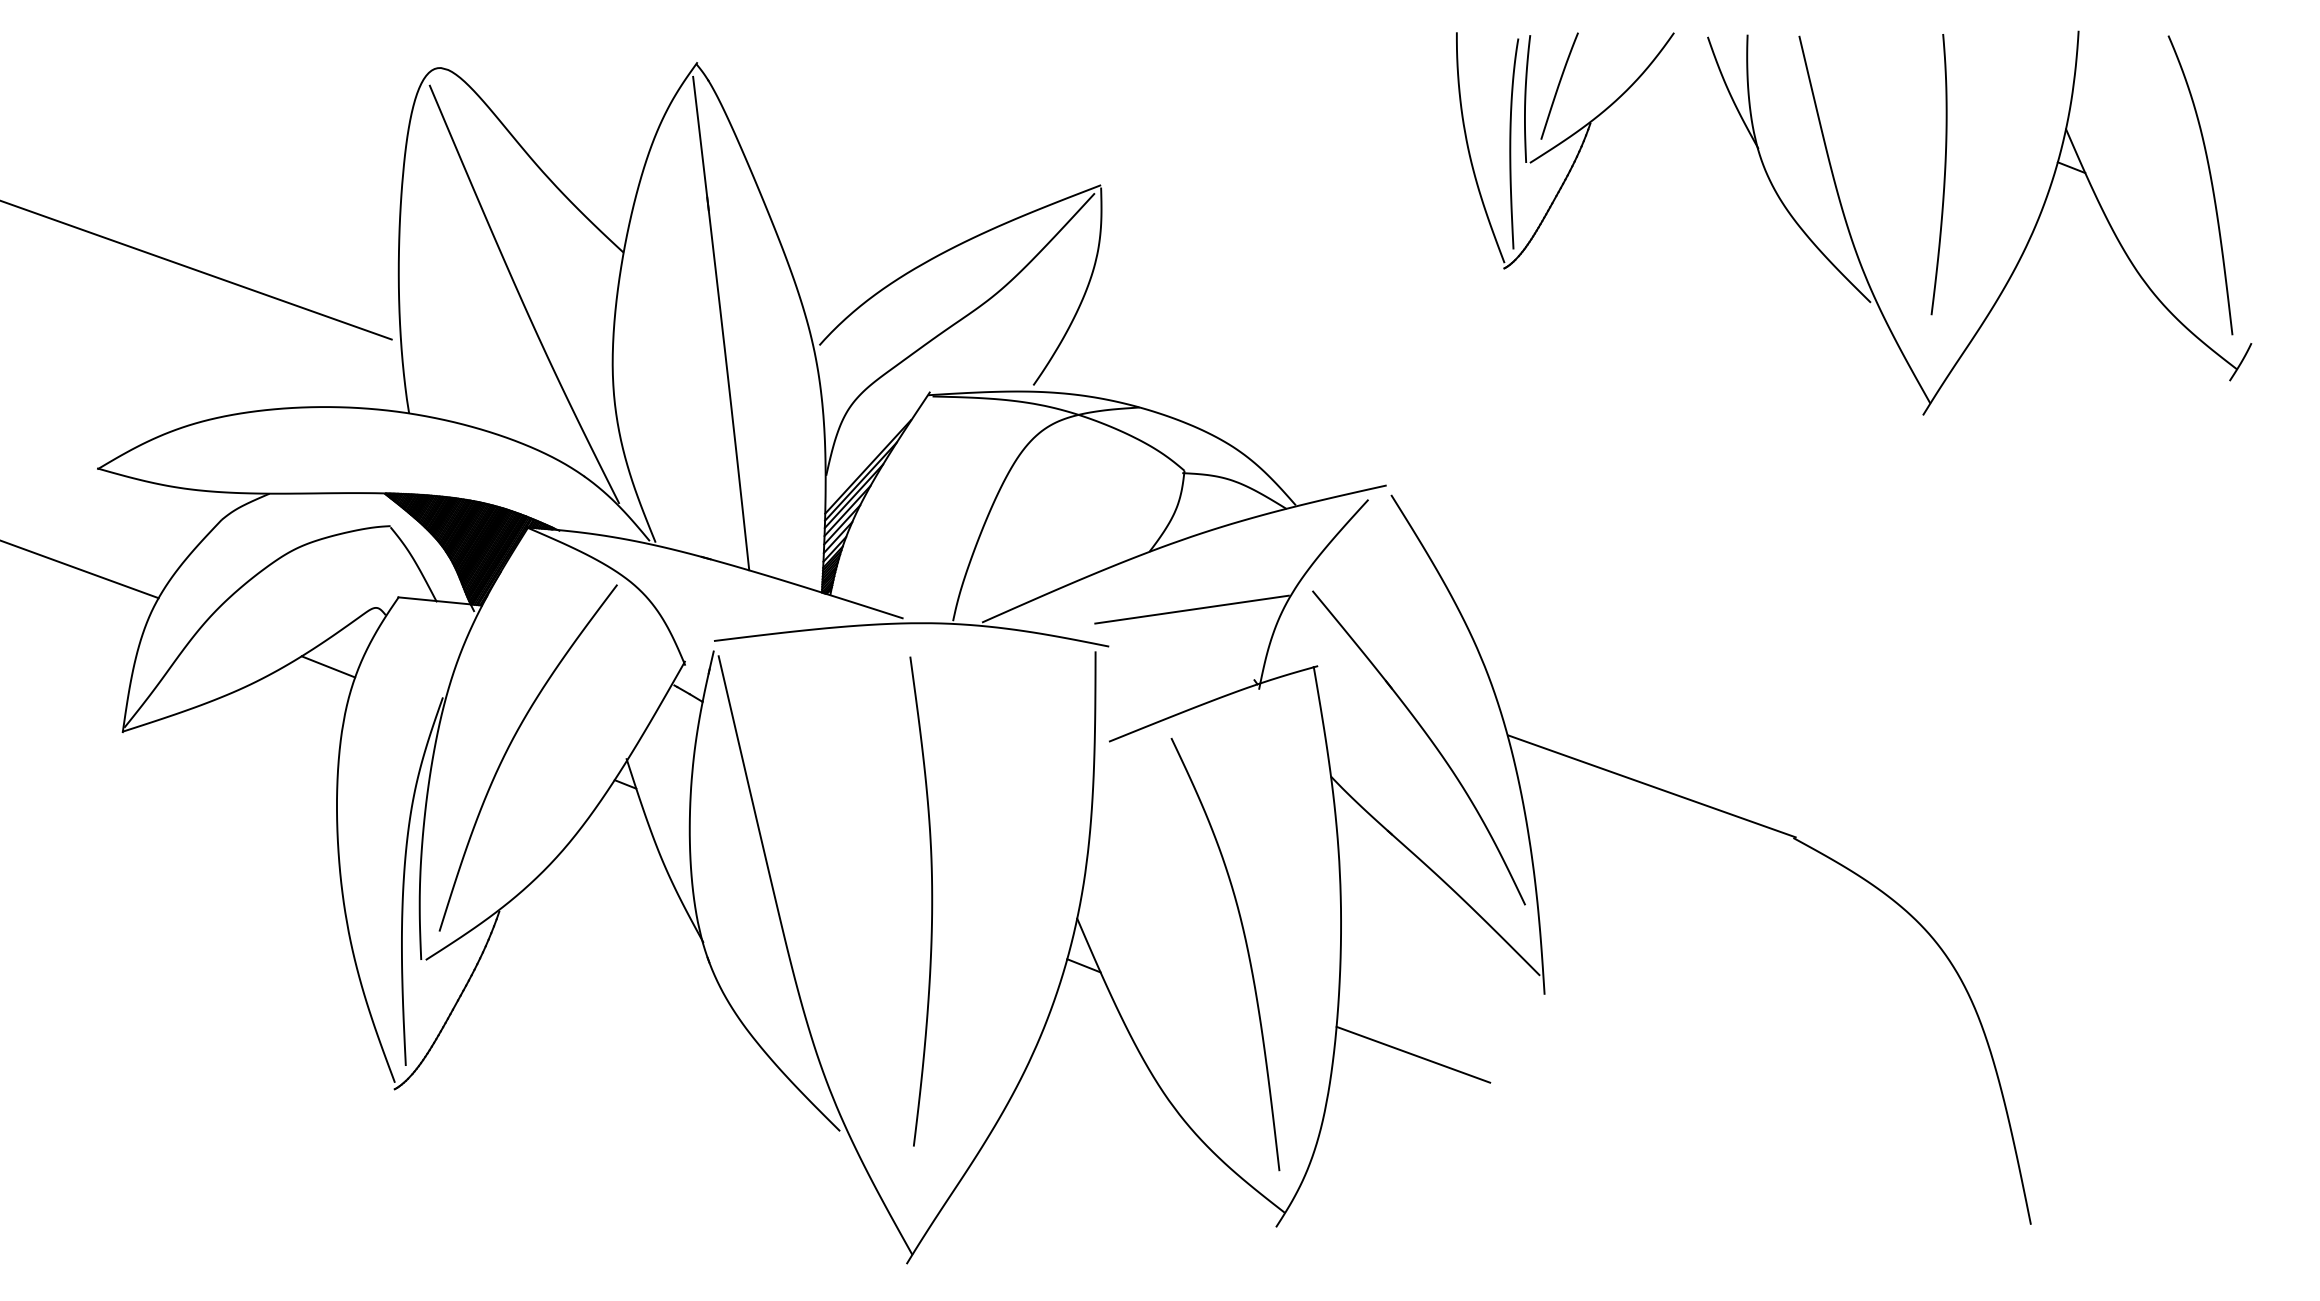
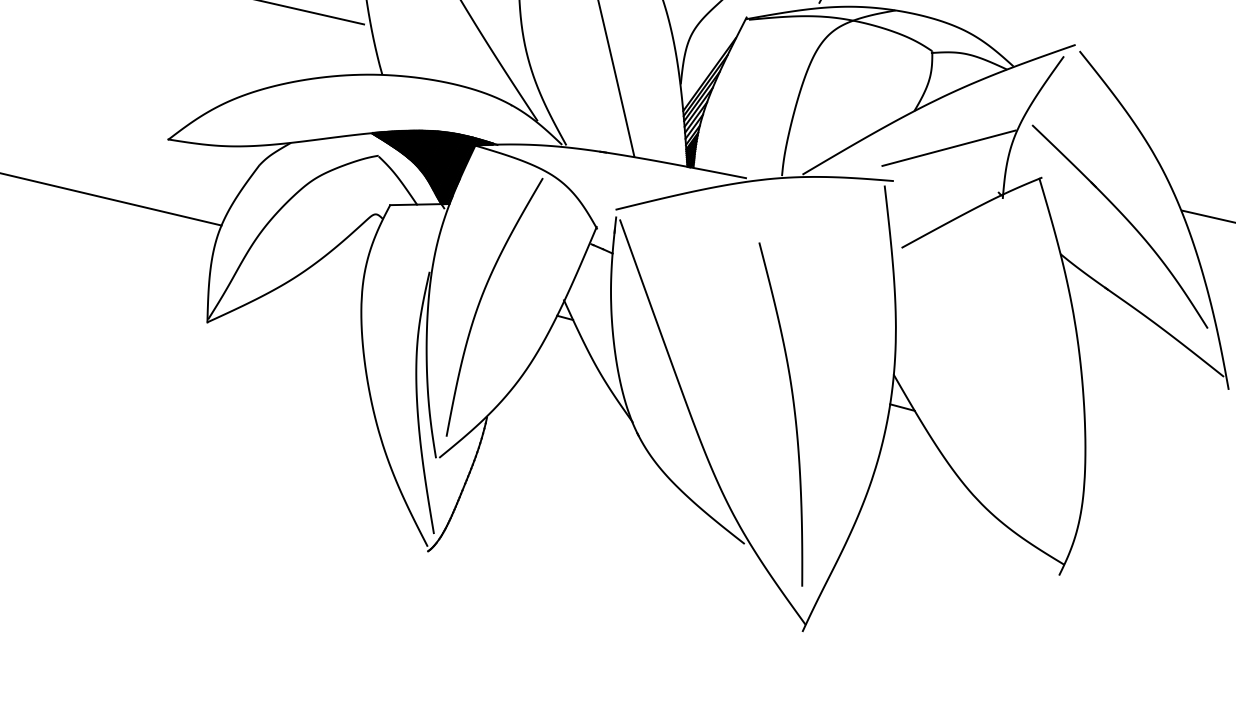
line: (328, 666) -> (346, 259), removed
curve: (931, 901) -> (794, 412), moved
curve: (1246, 949) -> (1015, 382), removed
line: (1413, 1054) -> (1141, 442), removed

